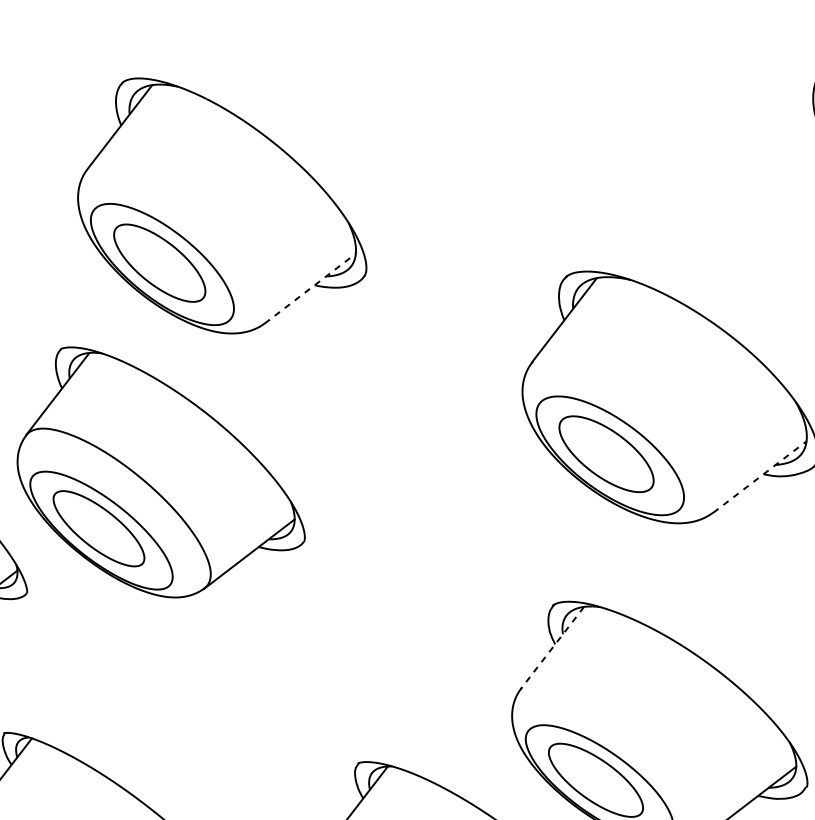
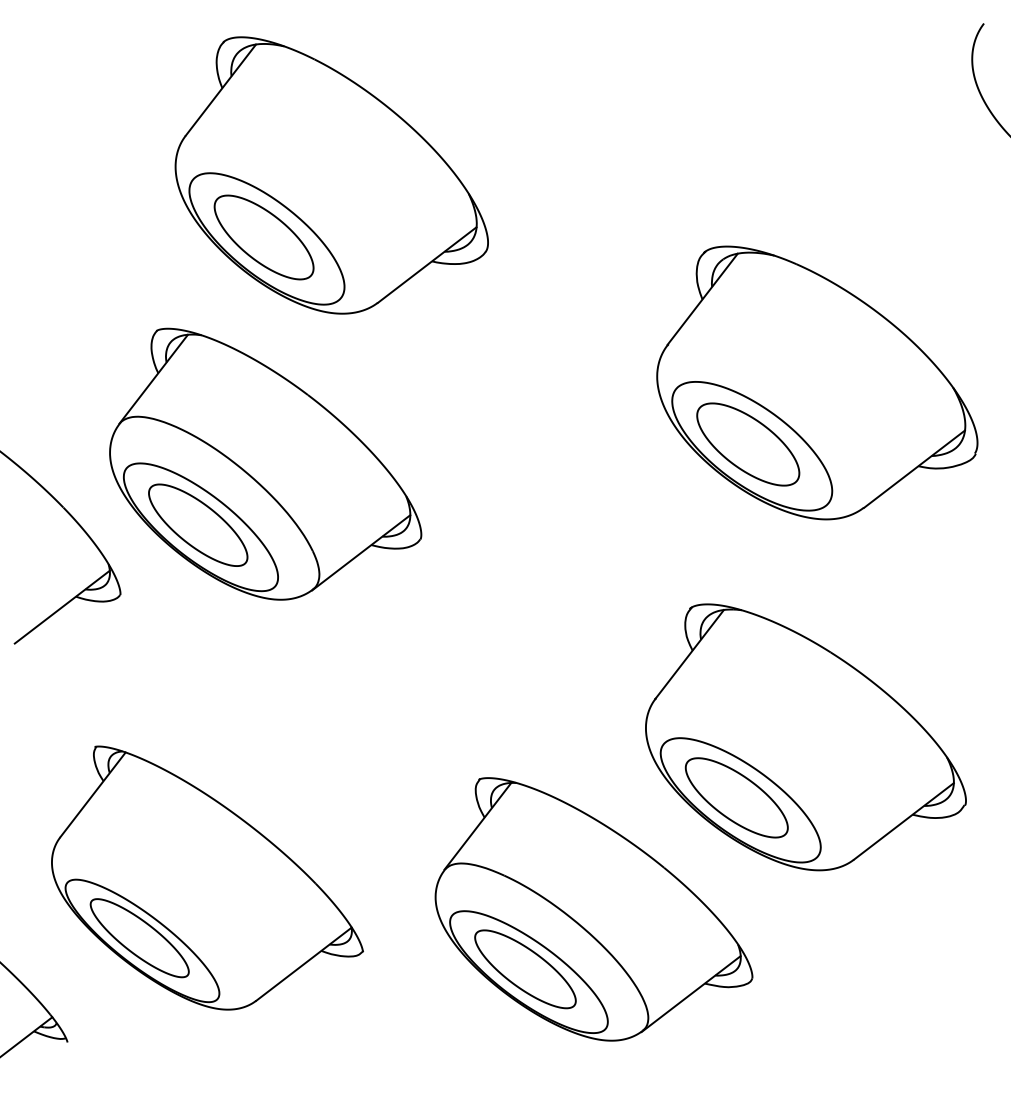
line: (310, 288) -> (427, 264), dashed -> solid
line: (759, 477) -> (914, 469), dashed -> solid
line: (552, 647) -> (689, 654), dashed -> solid

